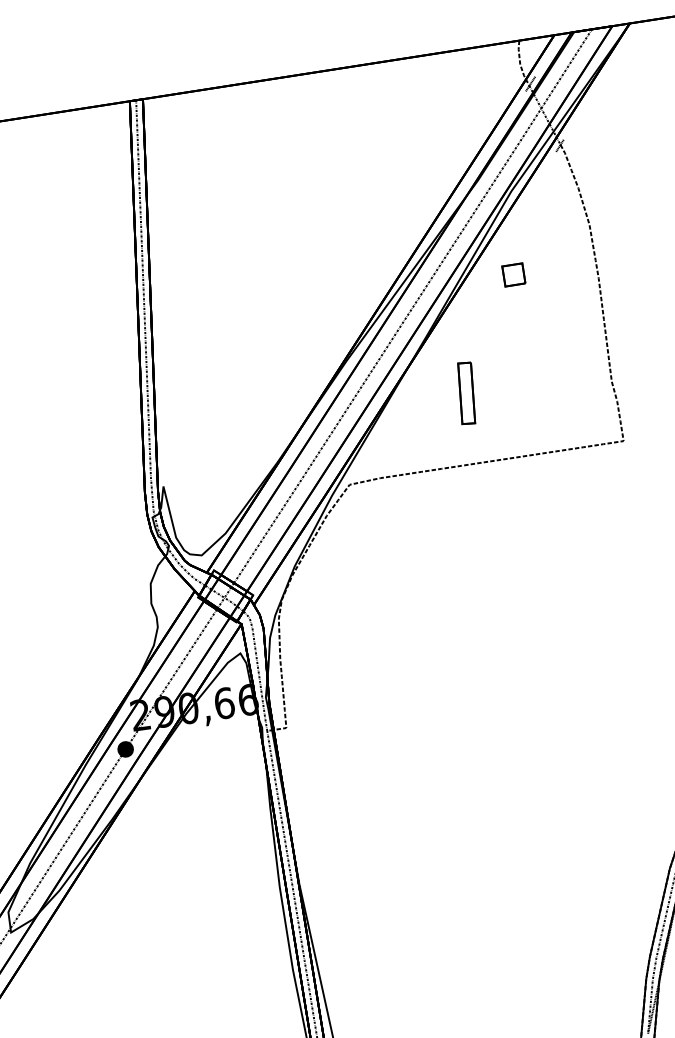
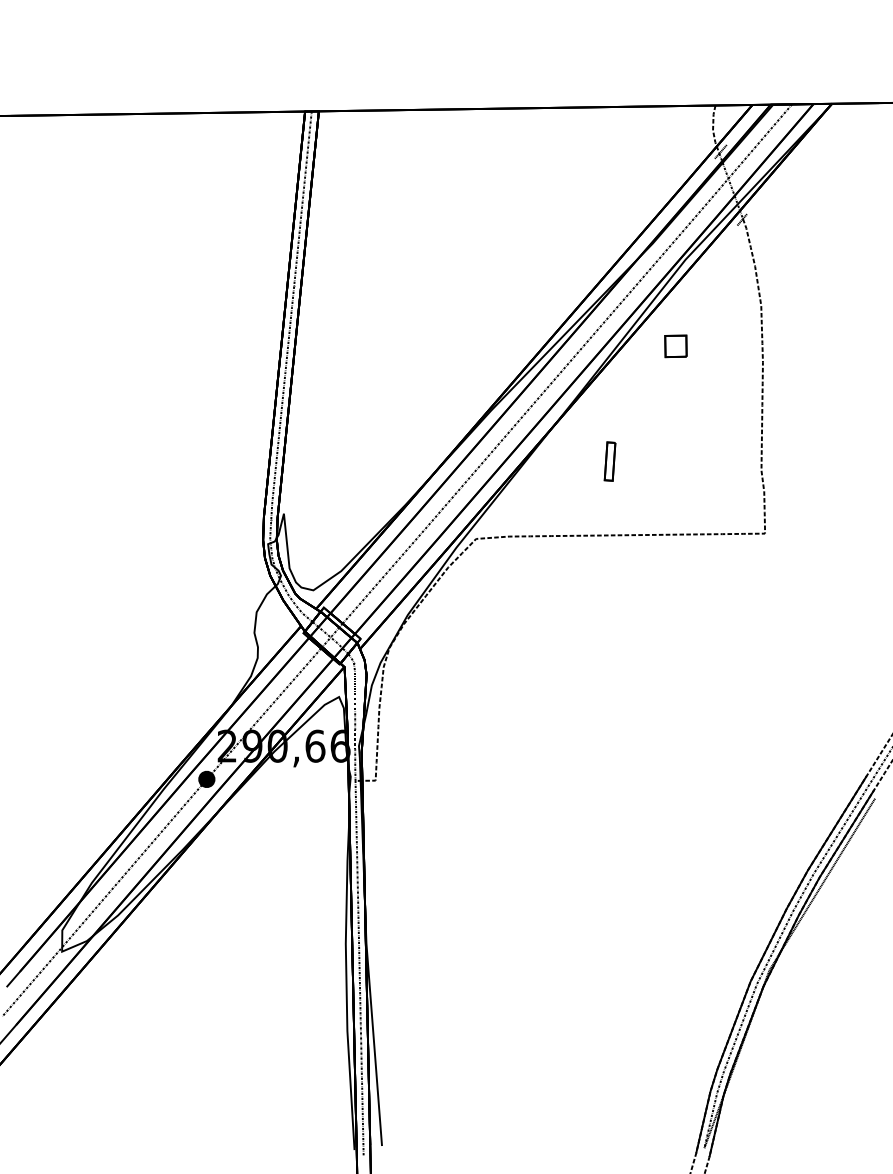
part: (466, 393) -> (609, 461), size x0.6

